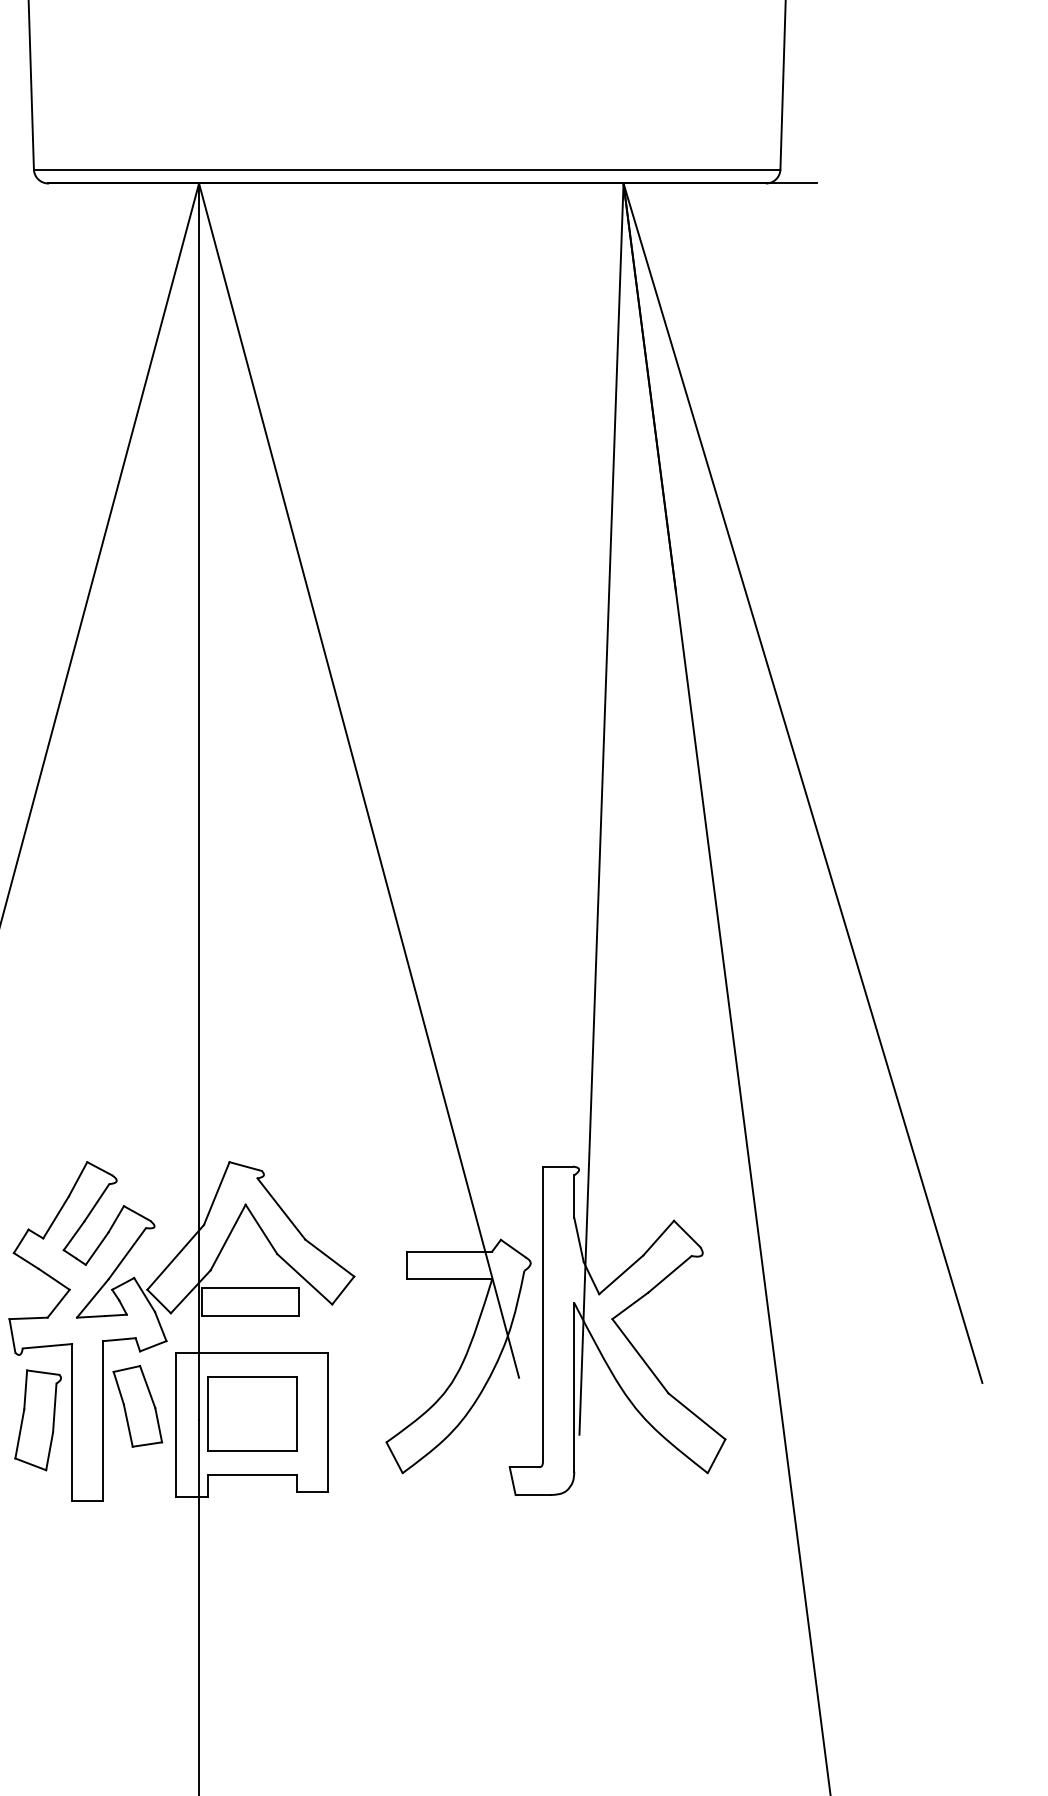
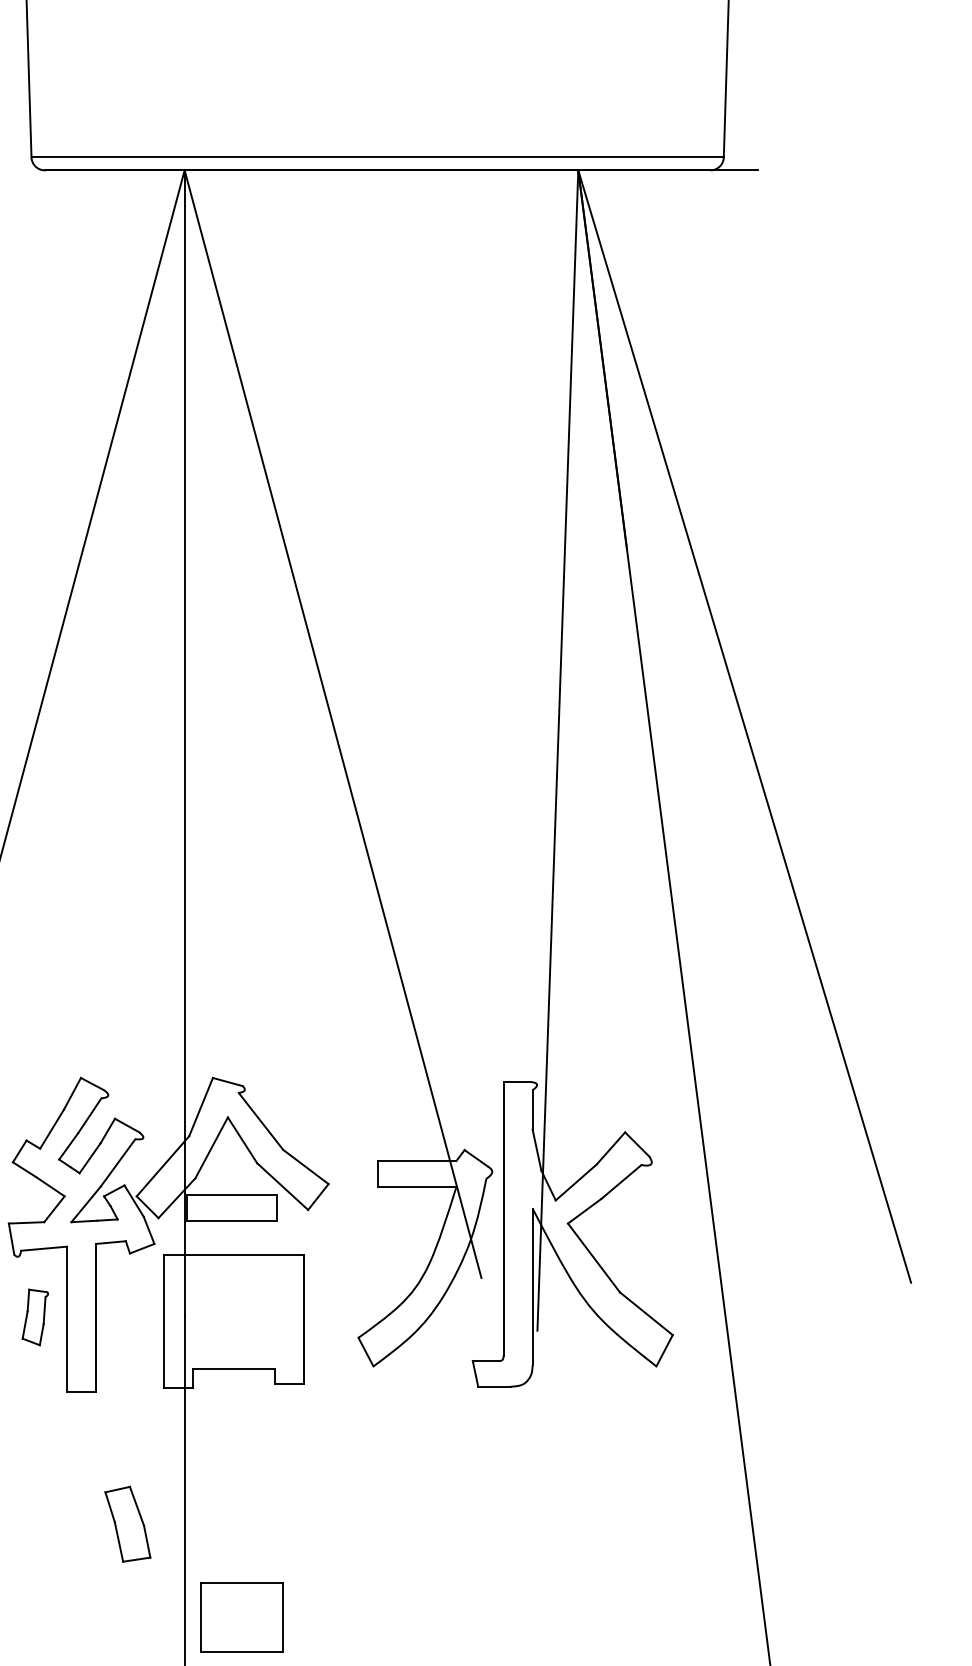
part: (137, 1406) -> (127, 1524), moved
part: (252, 1413) -> (242, 1617), moved
part: (37, 1420) -> (34, 1317), size x0.6

